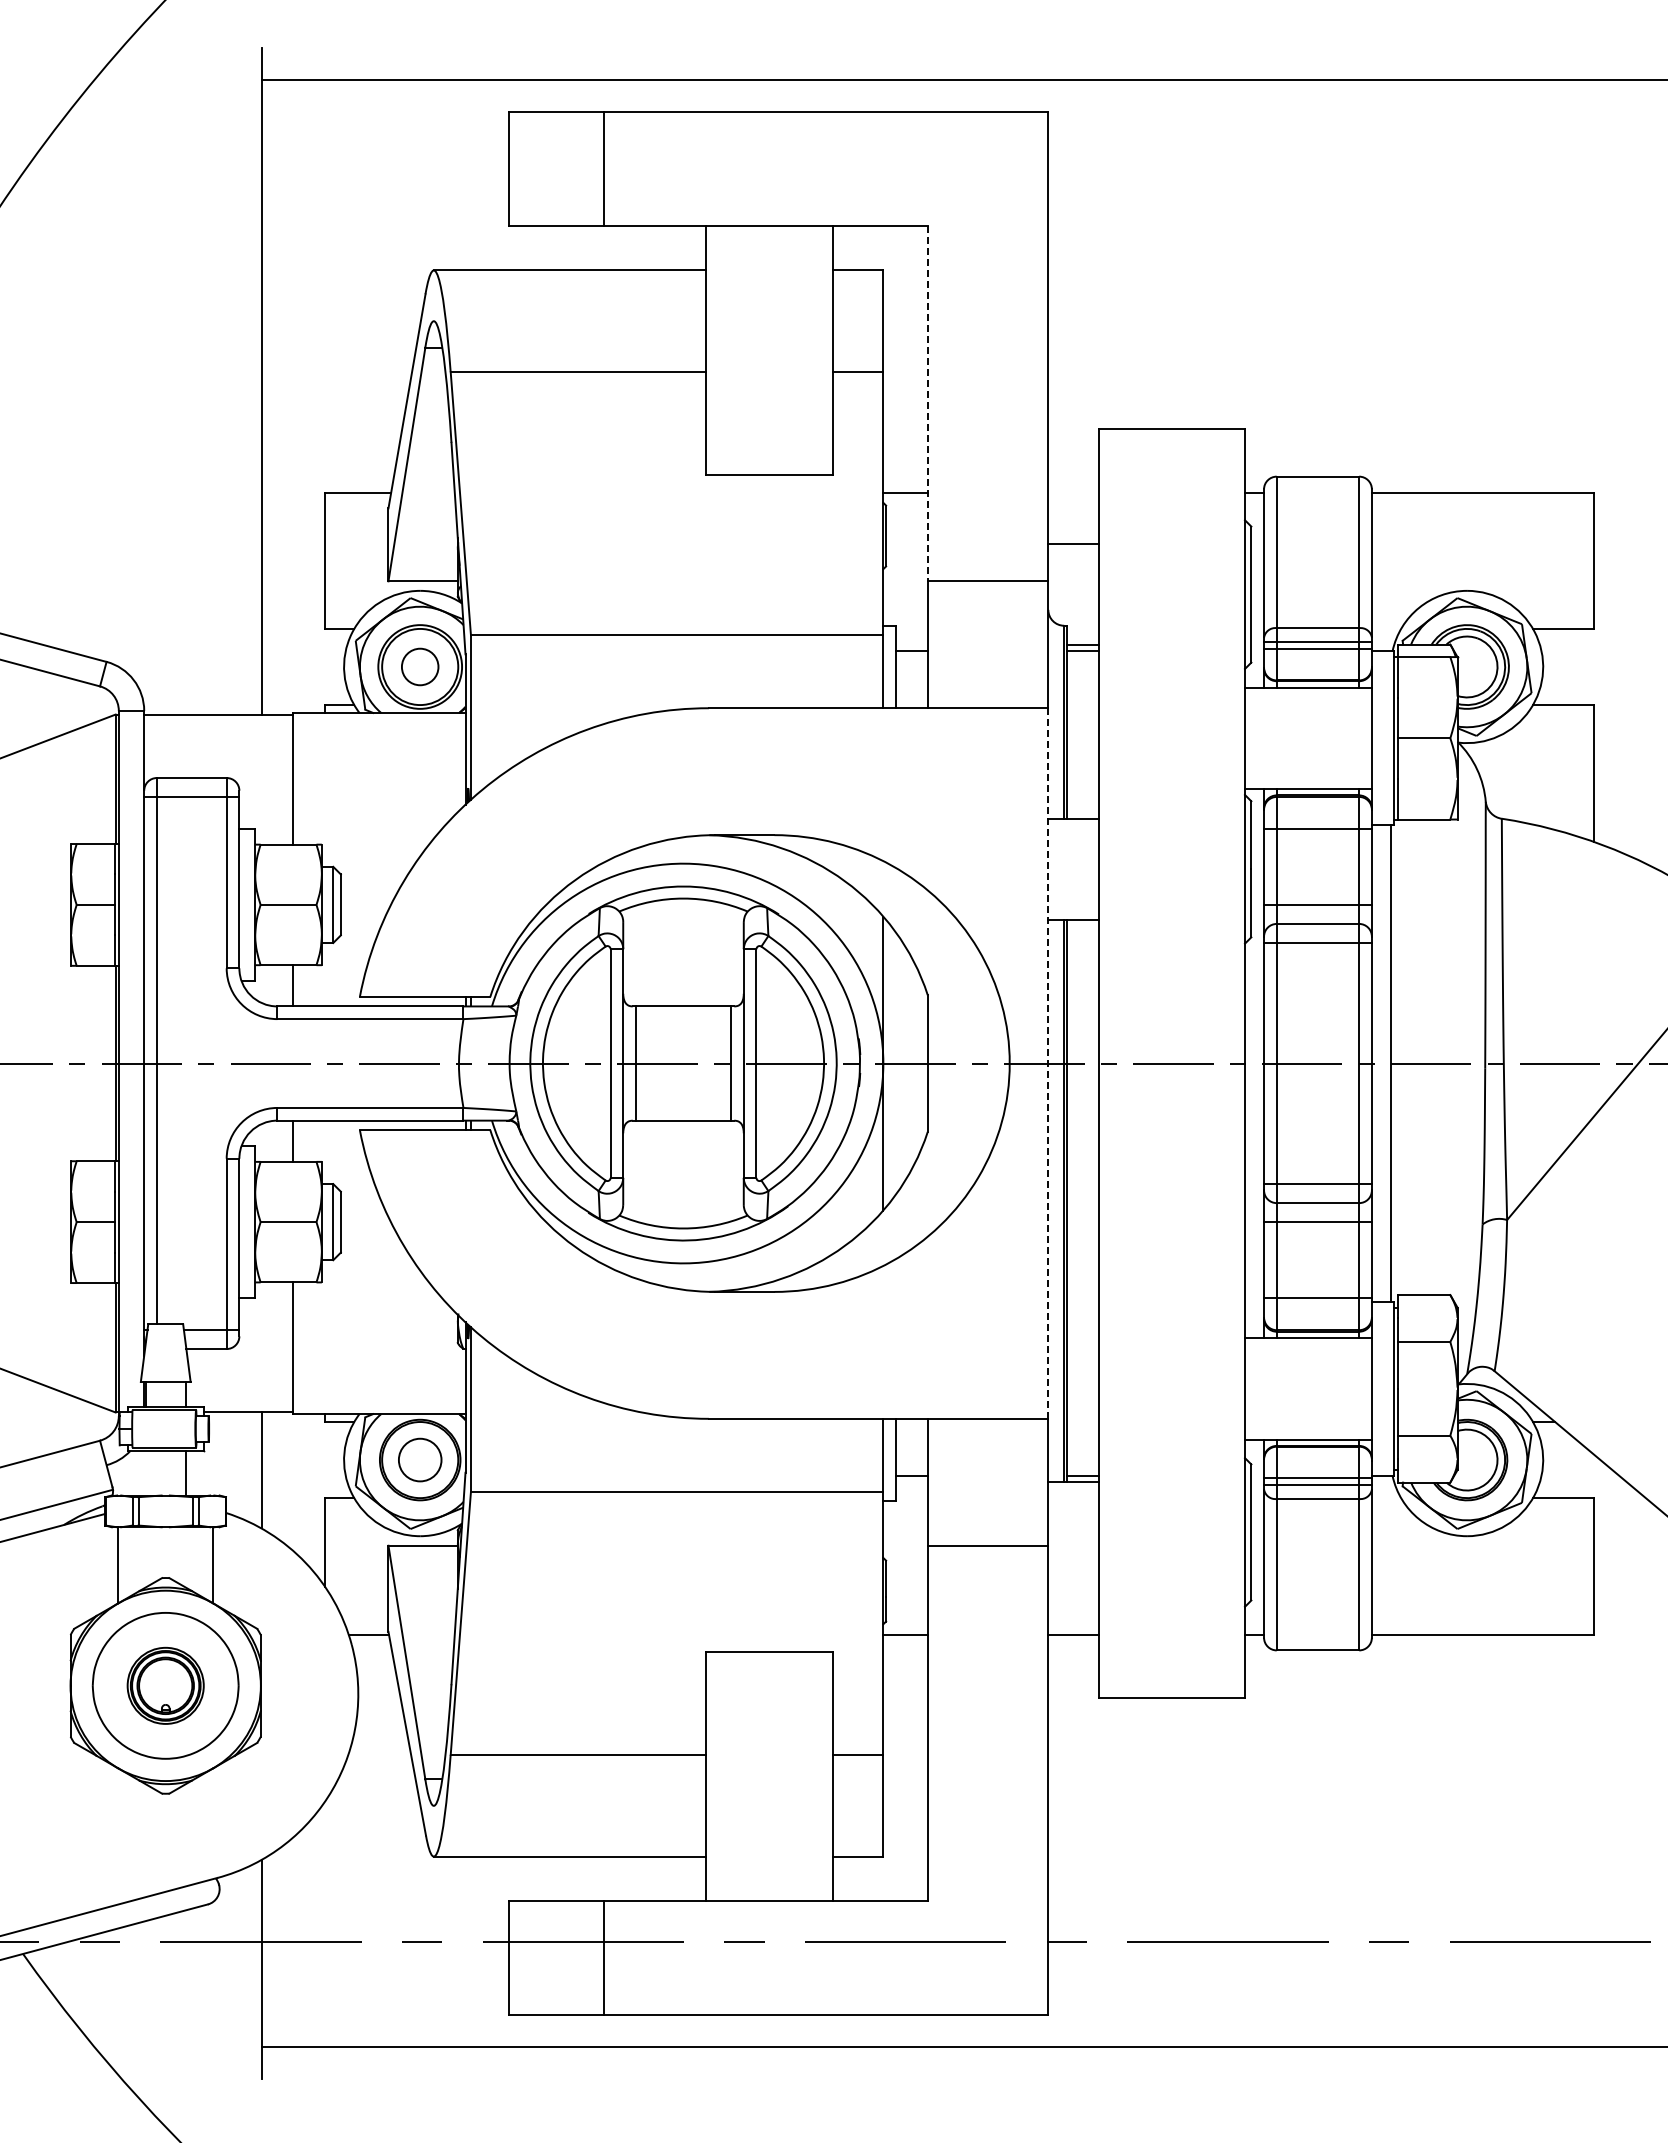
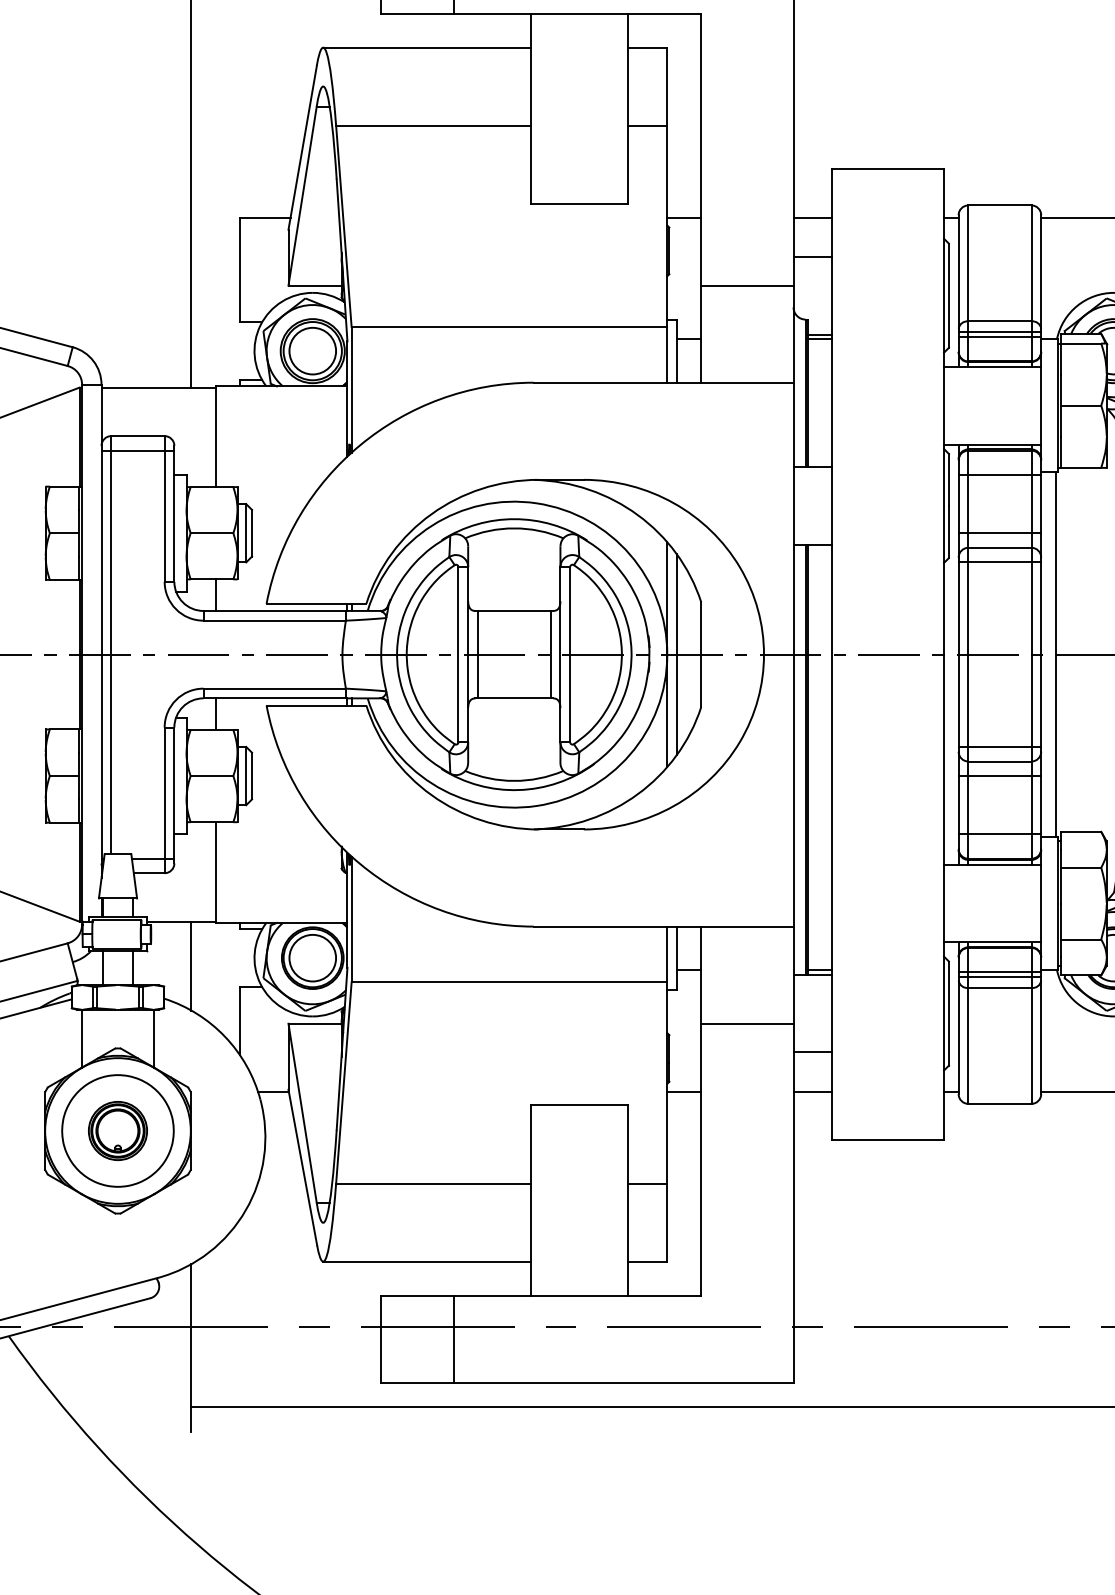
line: (927, 403) -> (701, 149), dashed -> solid
line: (1073, 492) -> (812, 217), added
circle: (419, 666) -> (312, 350), size x1.67
line: (896, 1063) -> (677, 654), added
line: (1048, 1063) -> (793, 654), dashed -> solid
circle: (419, 1459) -> (312, 957), size x1.43
line: (145, 1473) -> (102, 968), added
line: (1073, 1583) -> (812, 1052), added

